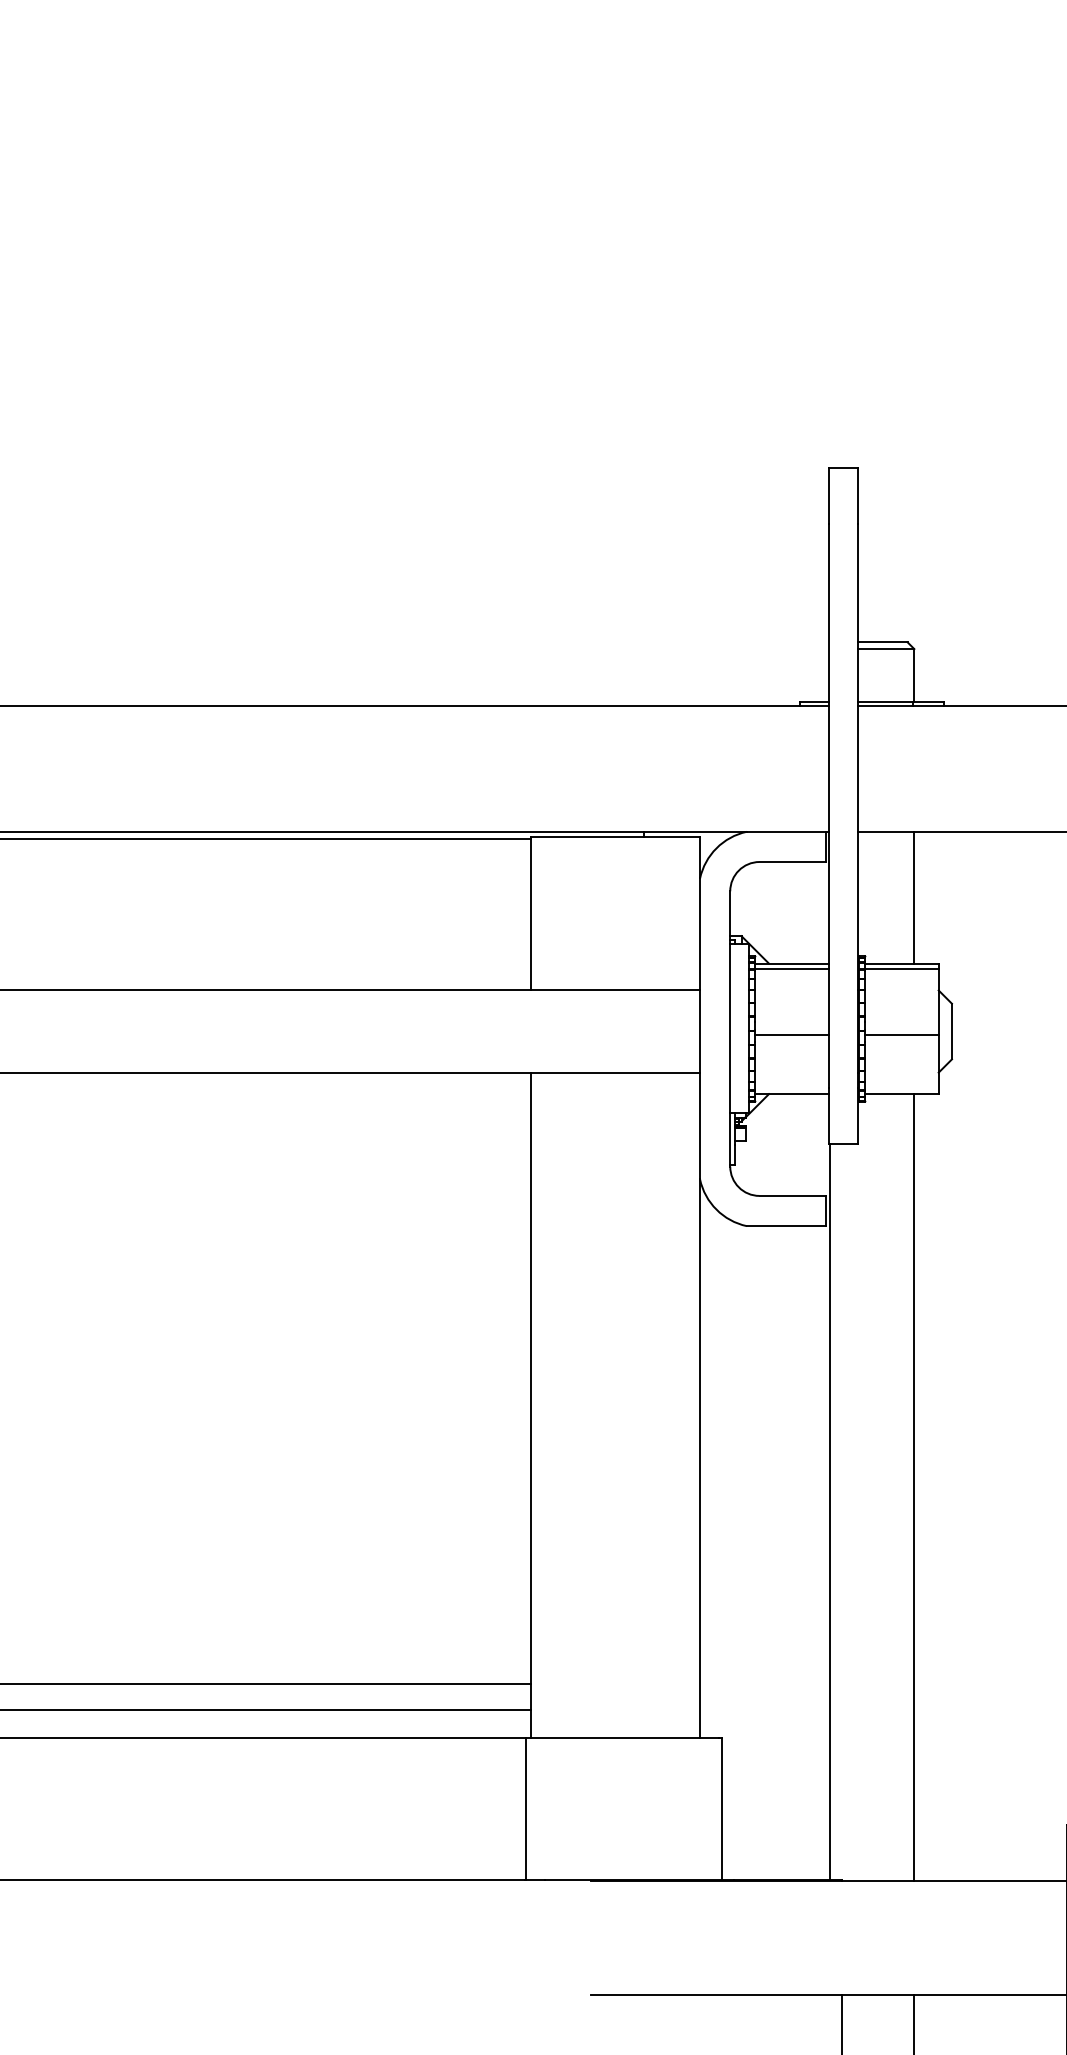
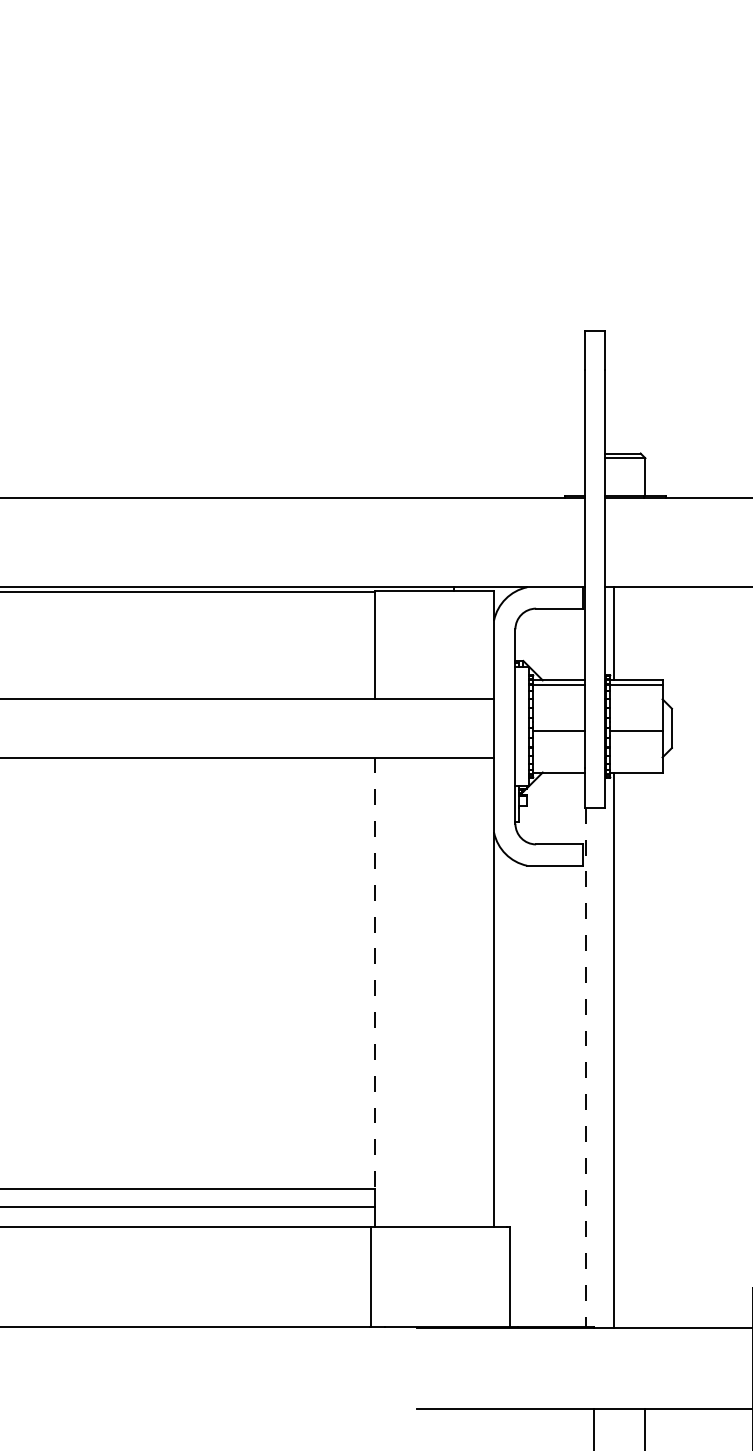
line: (914, 897) -> (614, 633), moved
line: (531, 1378) -> (375, 973), solid -> dashed
line: (914, 1487) -> (613, 1050), moved
line: (829, 1512) -> (585, 1067), solid -> dashed

